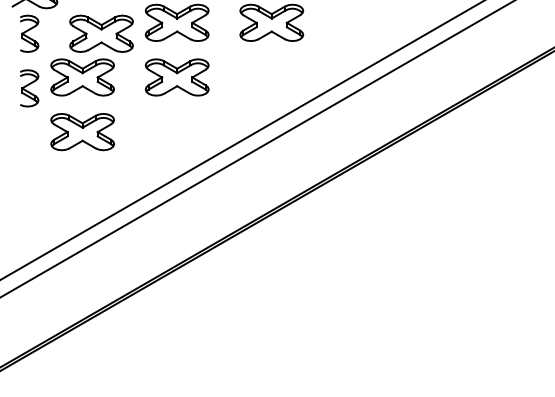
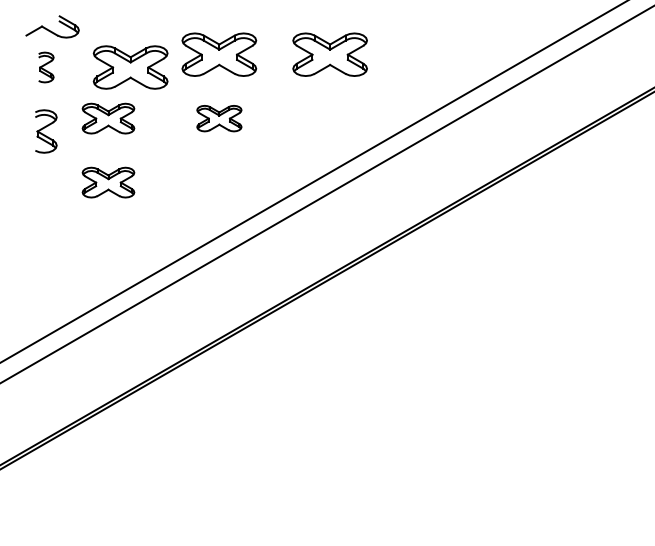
part: (29, 33) -> (46, 67), size x0.7
part: (82, 77) -> (108, 118), size x0.7
part: (177, 77) -> (219, 118), size x0.6
part: (82, 131) -> (108, 182), size x0.7

